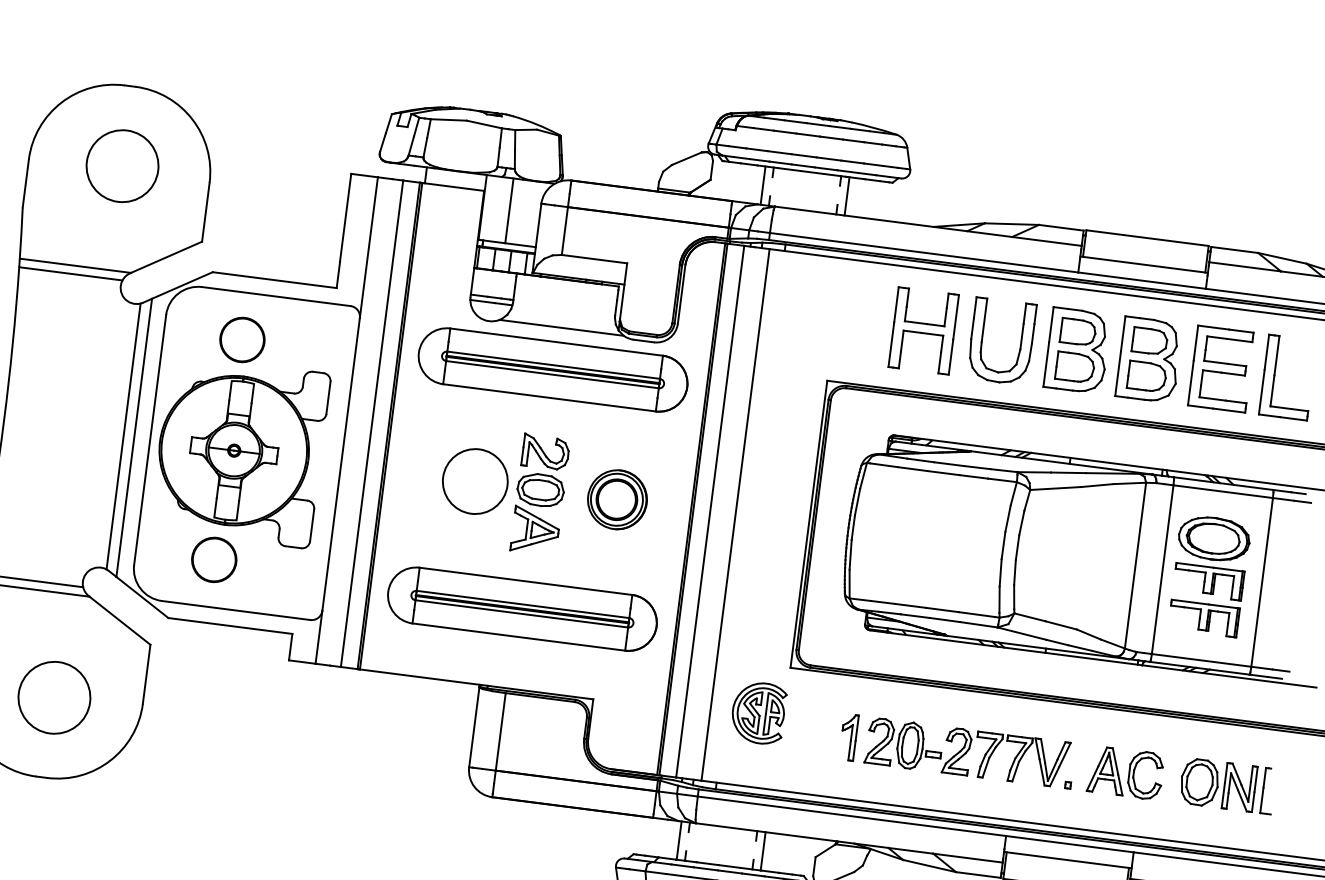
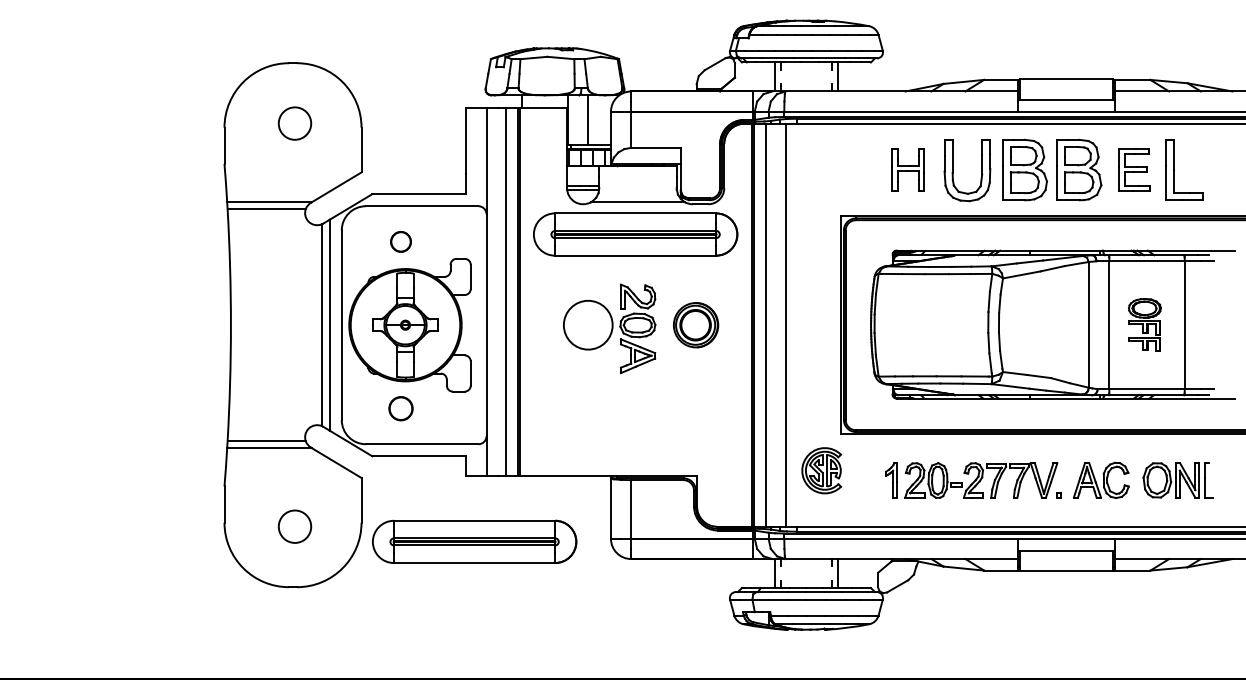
circle: (121, 165) -> (294, 123), size x0.6
part: (924, 330) -> (908, 169), size x0.7
circle: (241, 339) -> (400, 241), size x0.6
part: (1222, 368) -> (1134, 169), size x0.7
circle: (213, 559) -> (400, 408), size x0.7
part: (1209, 574) -> (1144, 324), size x0.6
part: (522, 608) -> (474, 541), moved
circle: (53, 697) -> (294, 526), size x0.6

